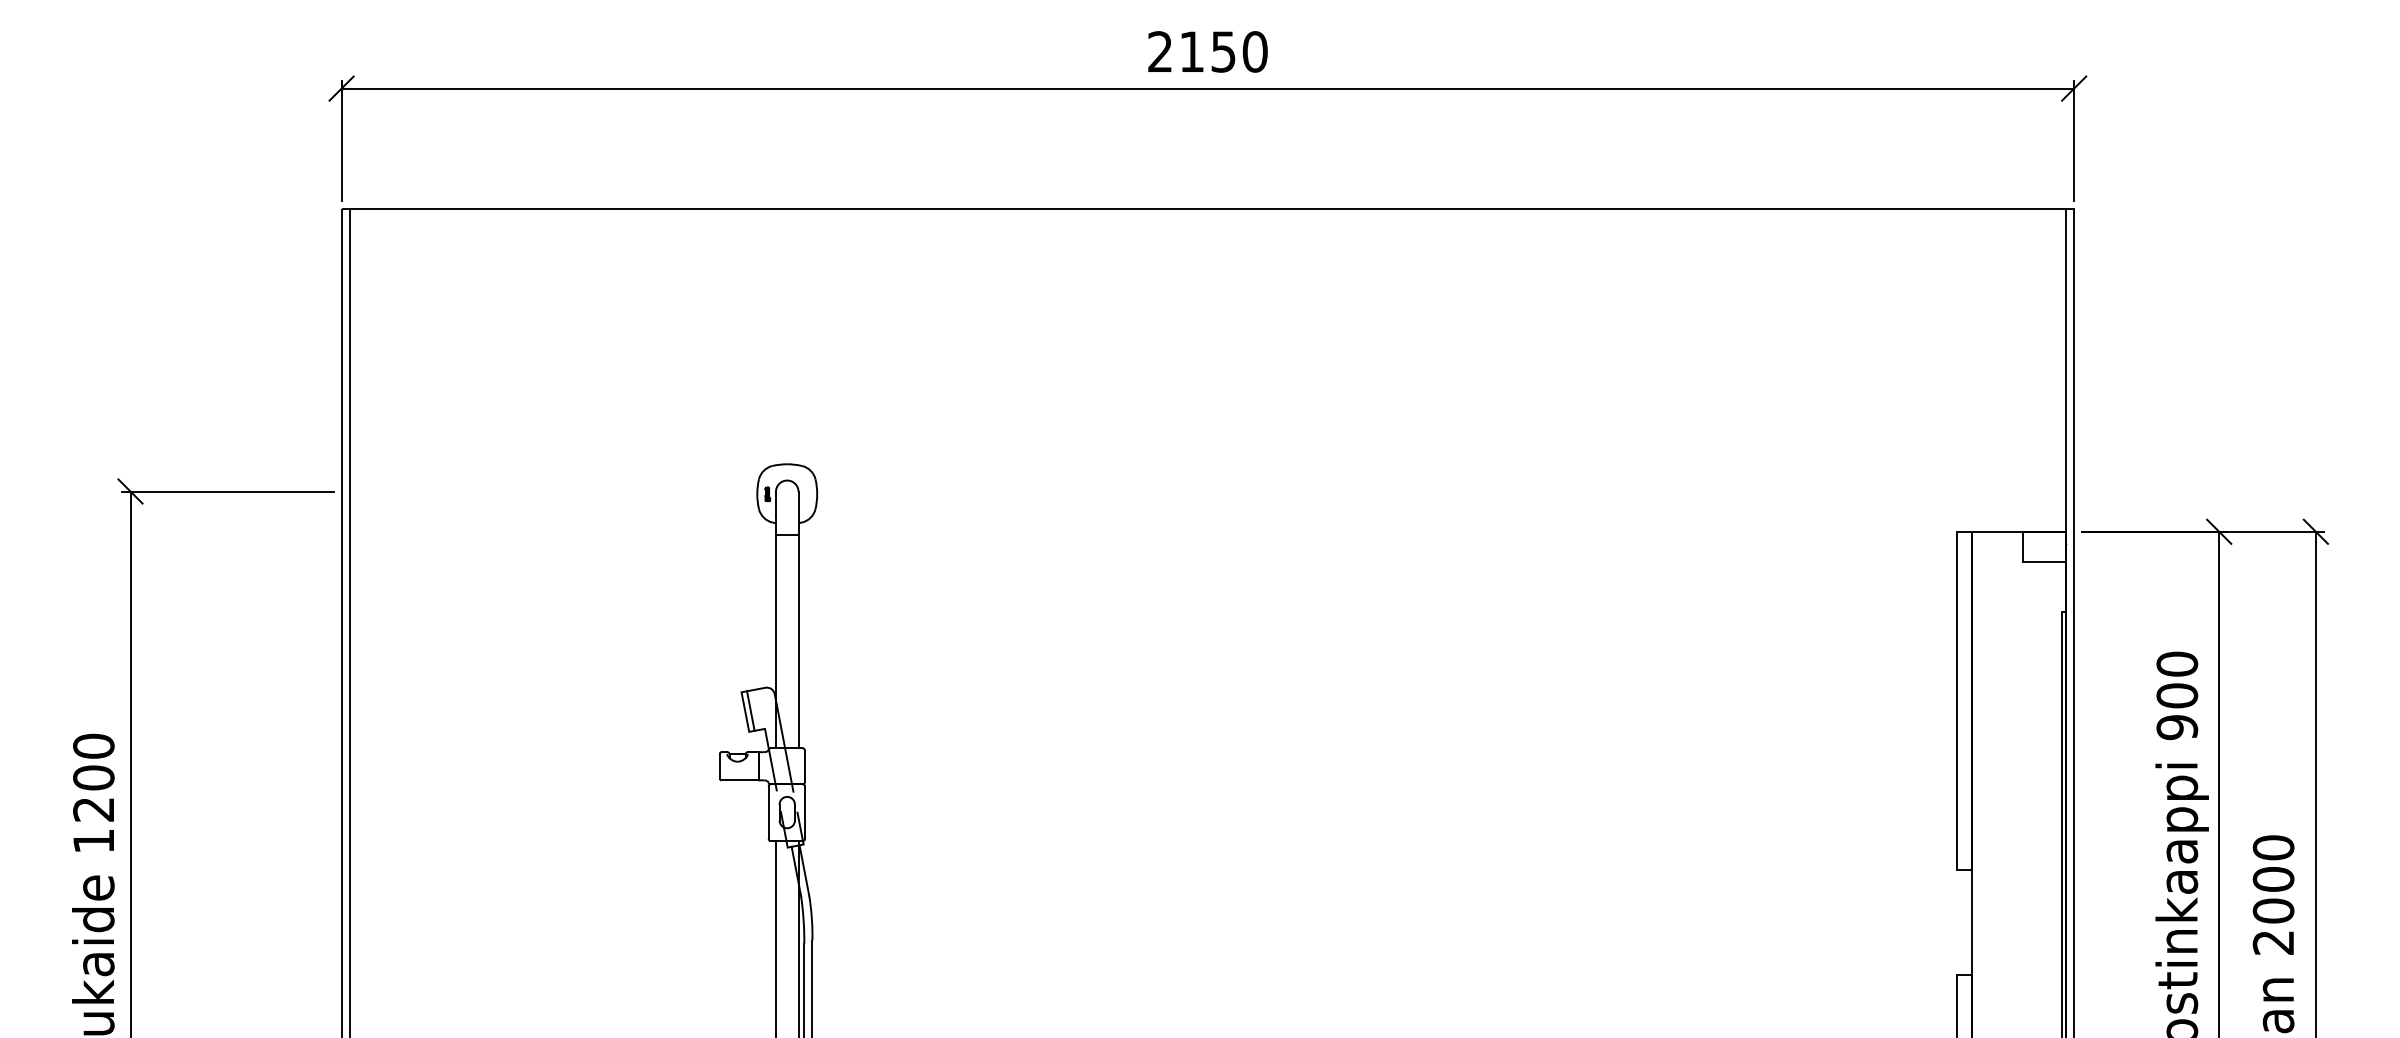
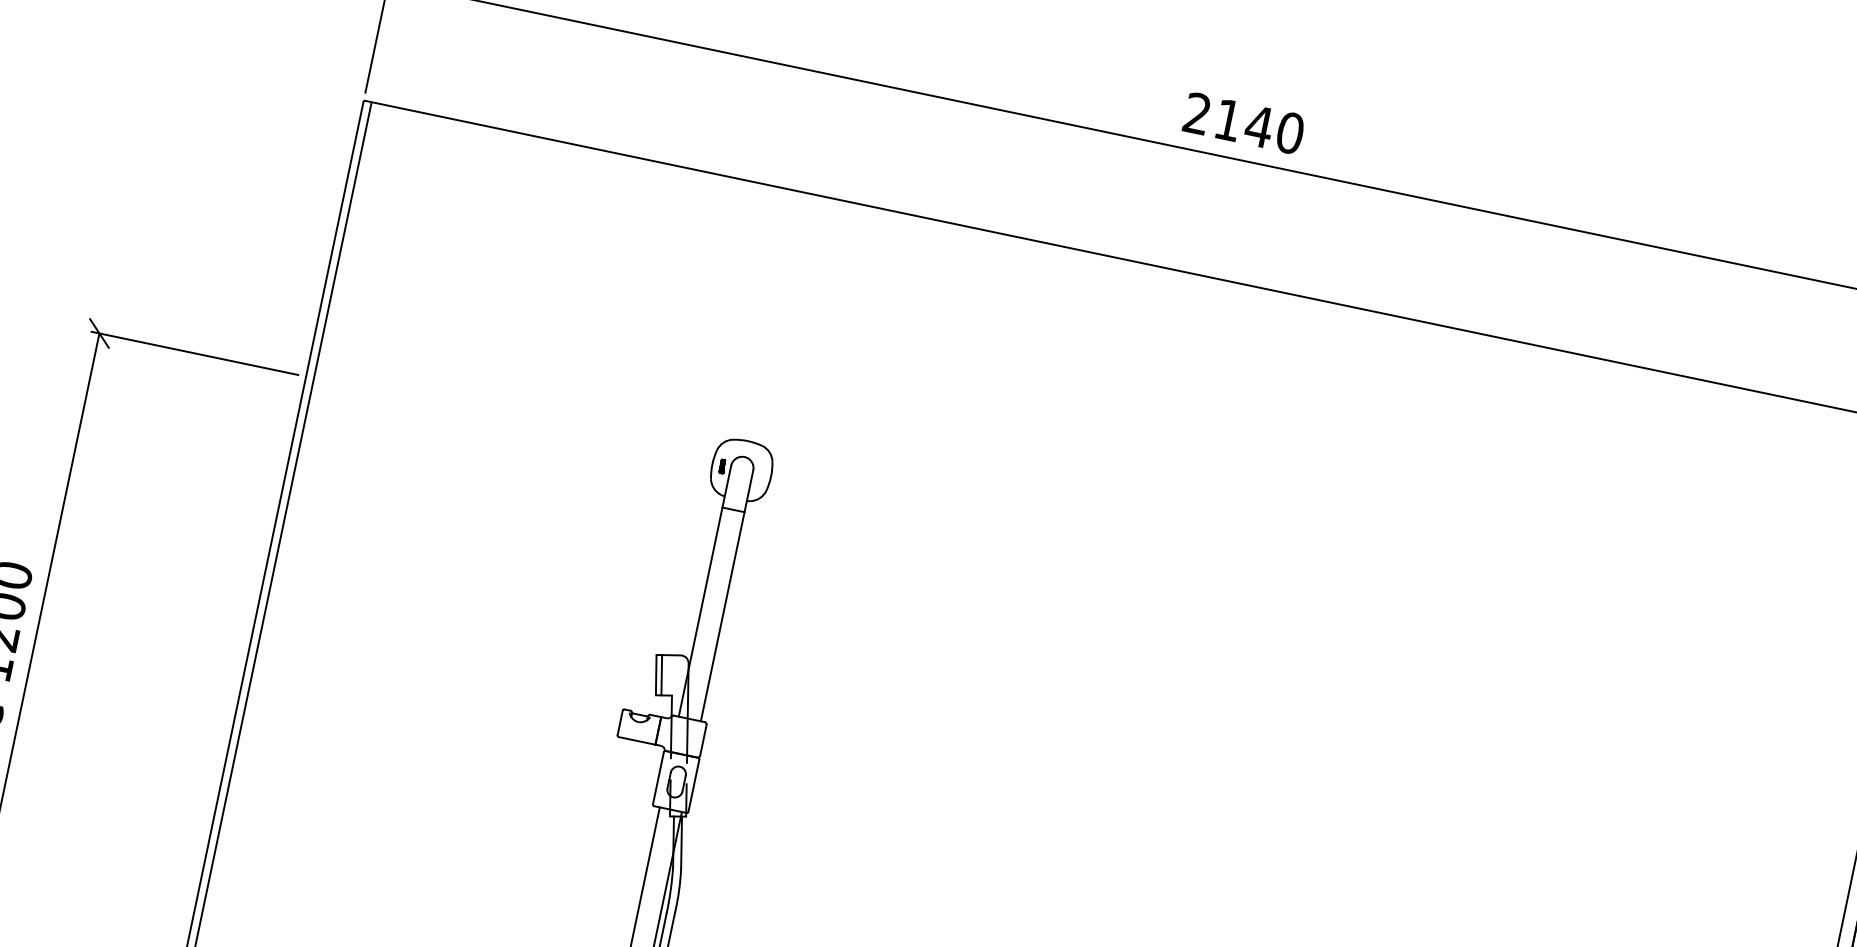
text: (1223, 51) -> (1259, 126), 2150 -> 2140

